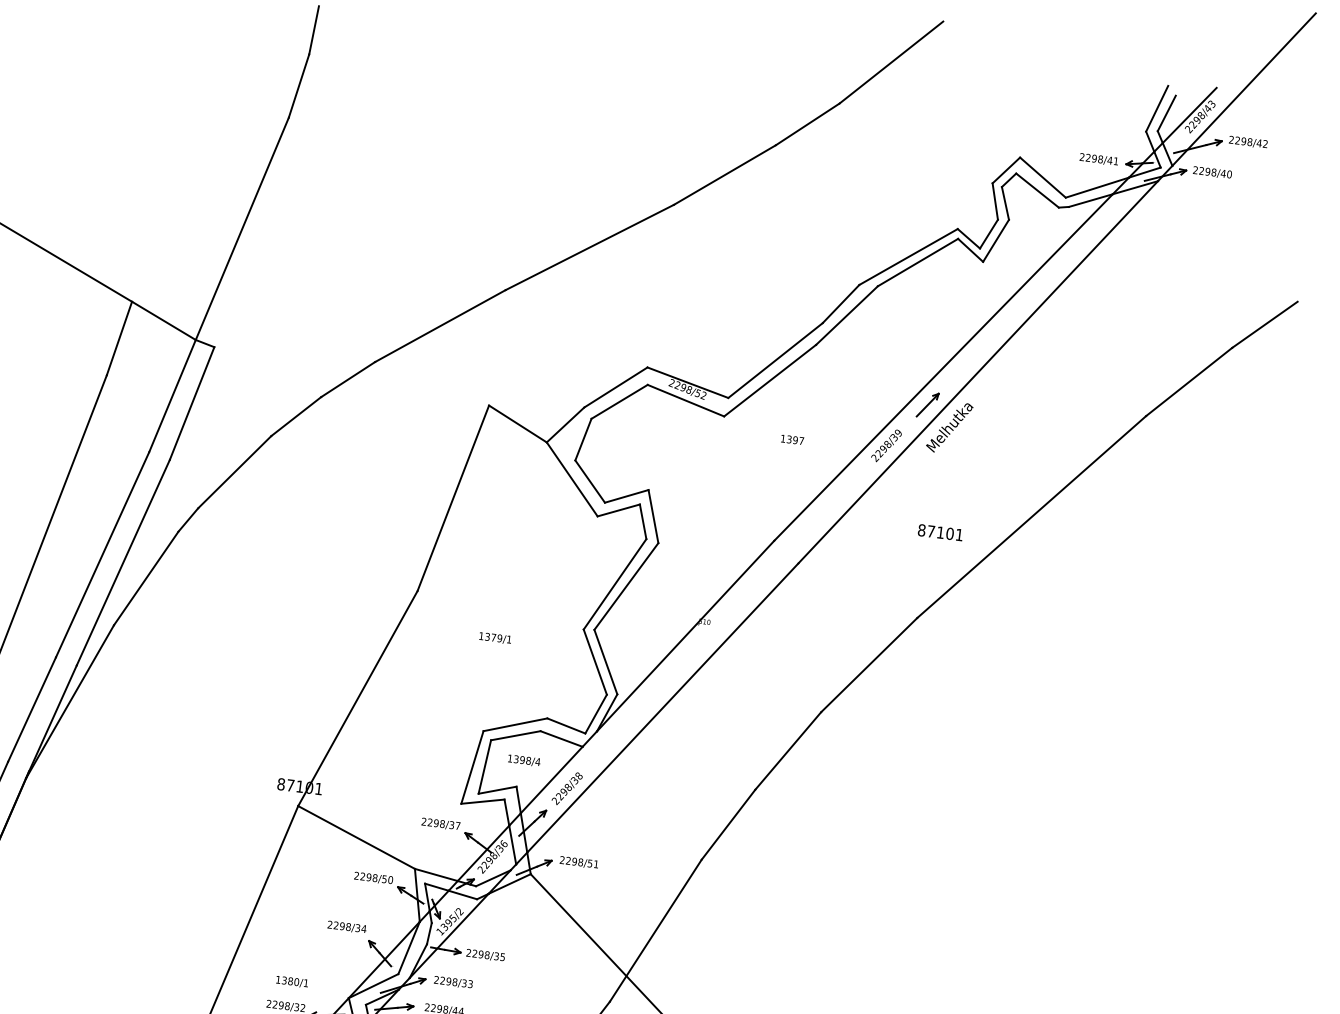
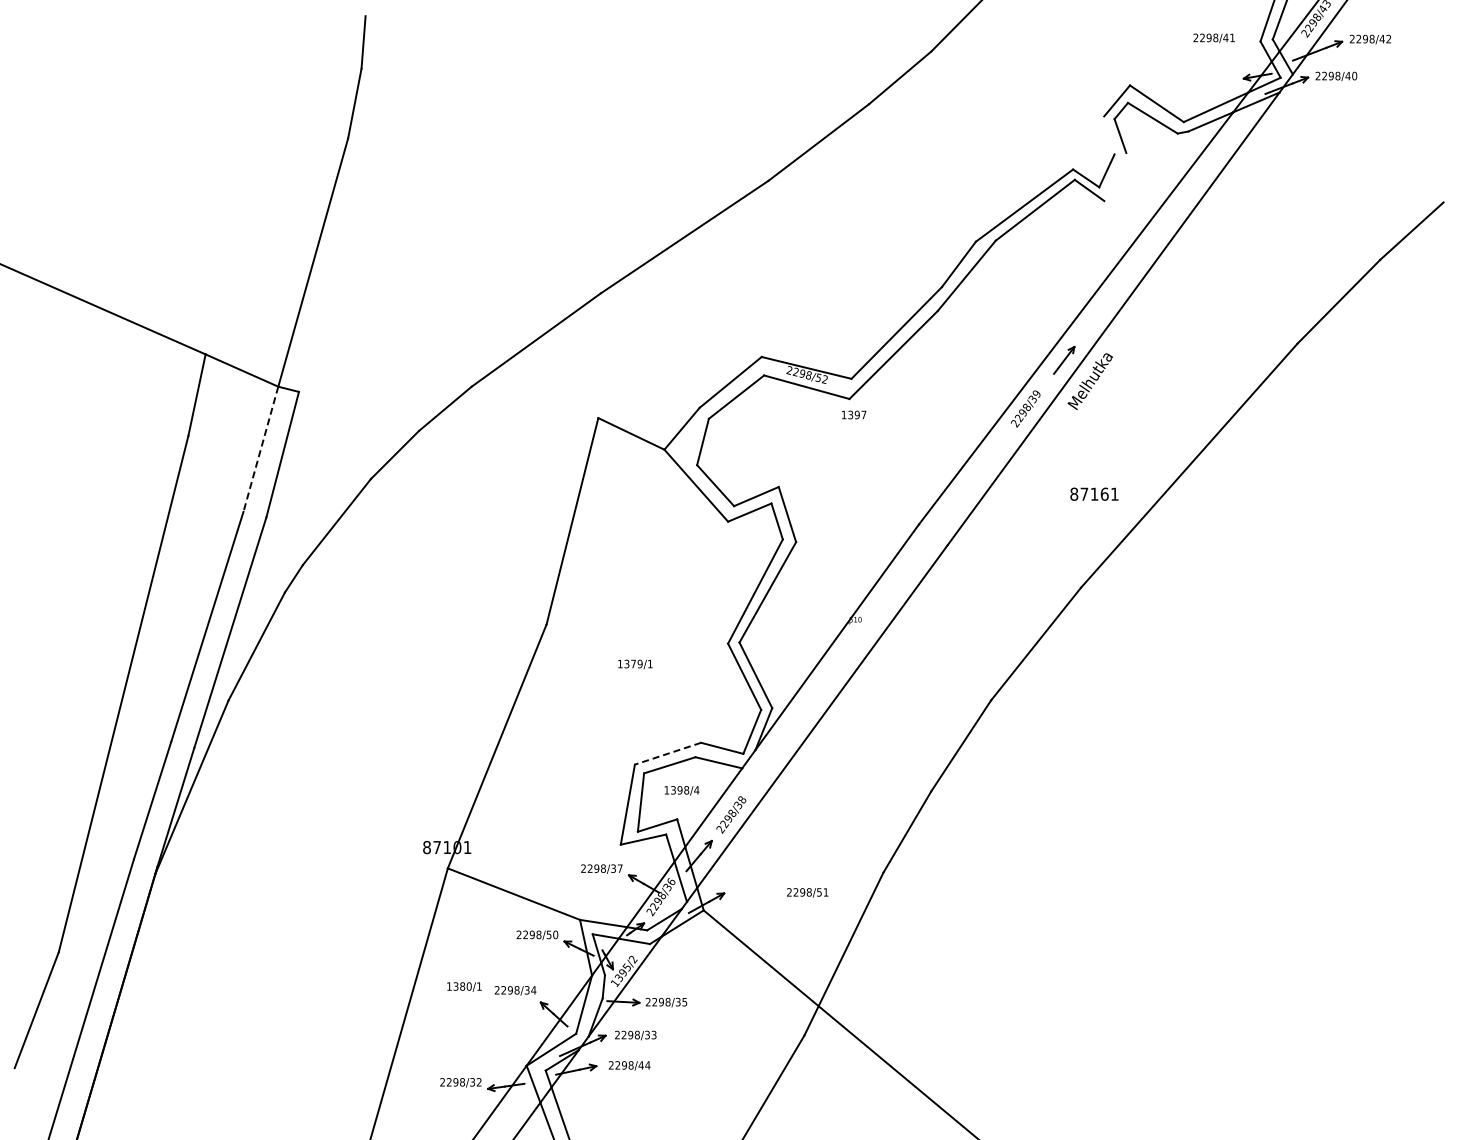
text: (1098, 159) -> (1213, 38), moved
line: (995, 201) -> (1109, 135), removed
line: (996, 241) -> (1115, 177), removed
line: (172, 396) -> (260, 449), solid -> dashed
text: (792, 439) -> (854, 414), moved
text: (949, 533) -> (1104, 493), 87101 -> 87161
line: (515, 724) -> (668, 753), solid -> dashed
text: (579, 862) -> (807, 892), moved
text: (292, 981) -> (464, 986), moved

